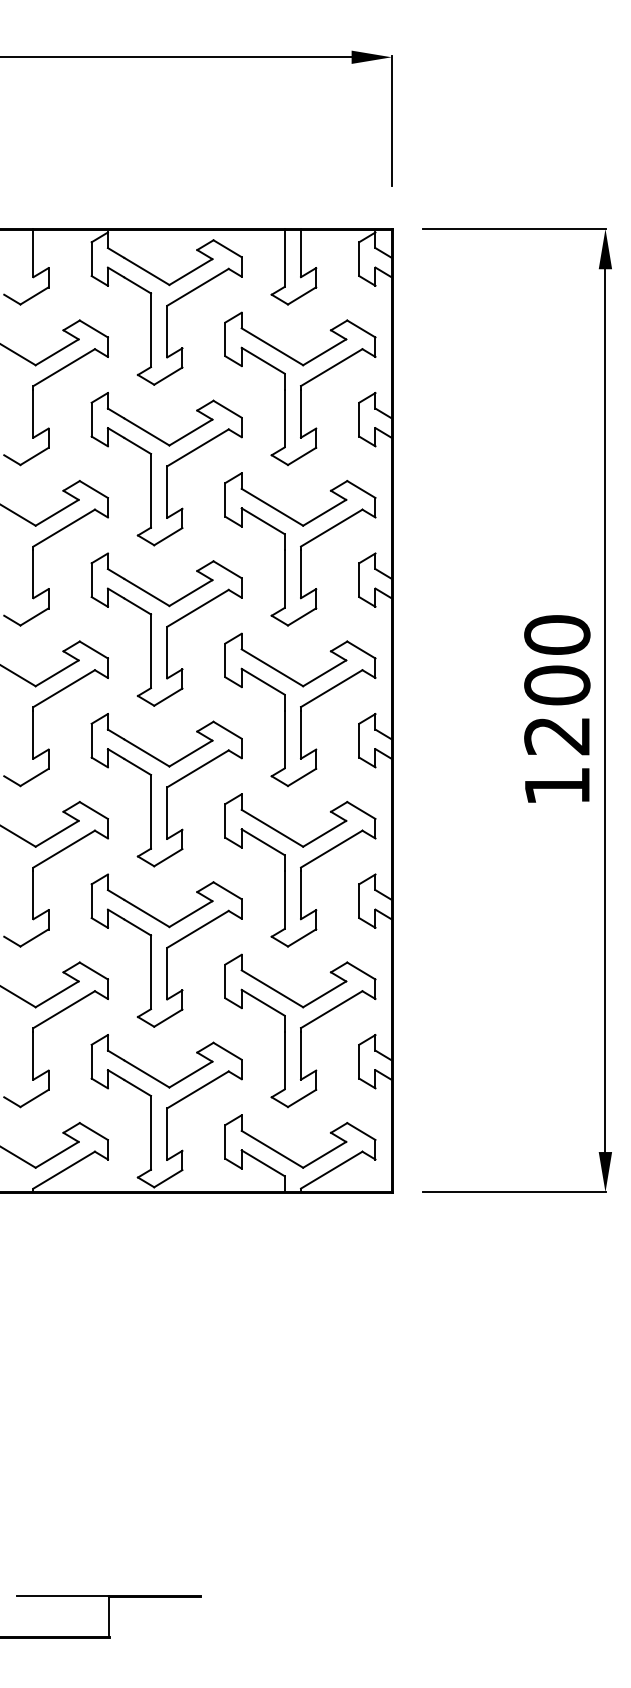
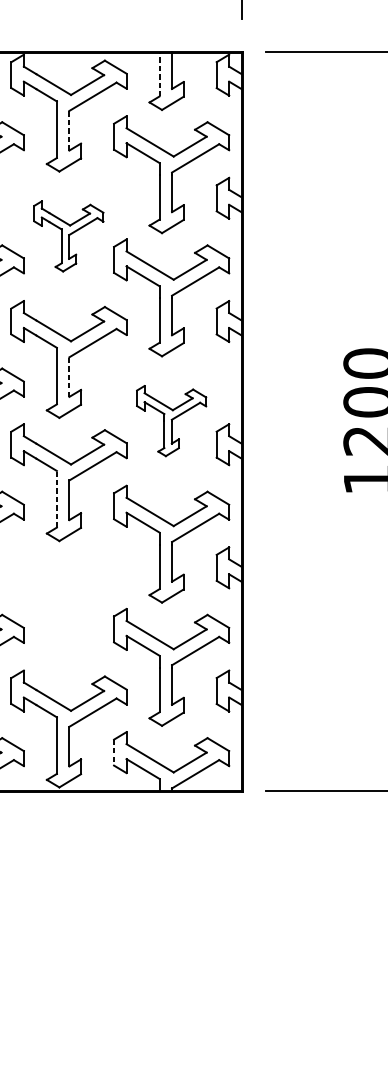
line: (284, 258) -> (159, 74), solid -> dashed
line: (167, 331) -> (69, 130), solid -> dashed
part: (166, 469) -> (68, 236), size x0.6
line: (167, 652) -> (69, 377), solid -> dashed
part: (300, 709) -> (171, 420), size x0.6
line: (150, 811) -> (56, 499), solid -> dashed
part: (166, 950) -> (68, 605), removed
line: (225, 1141) -> (114, 752), solid -> dashed

